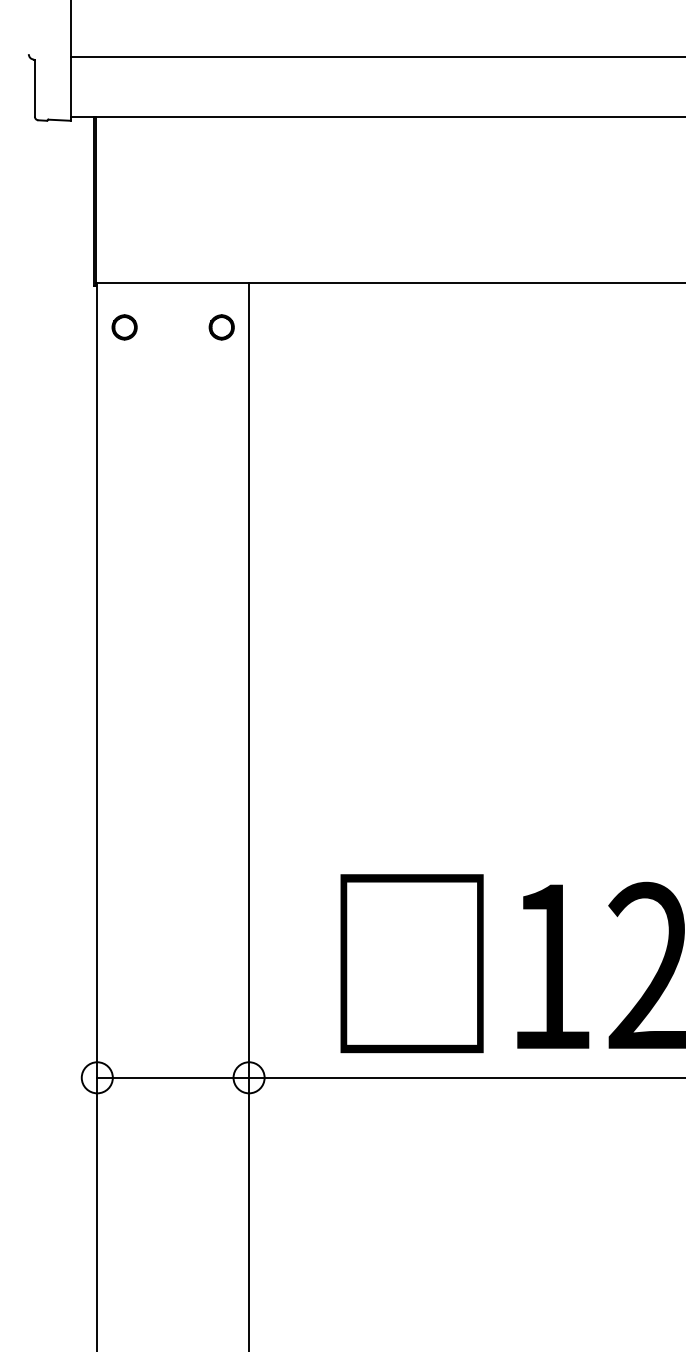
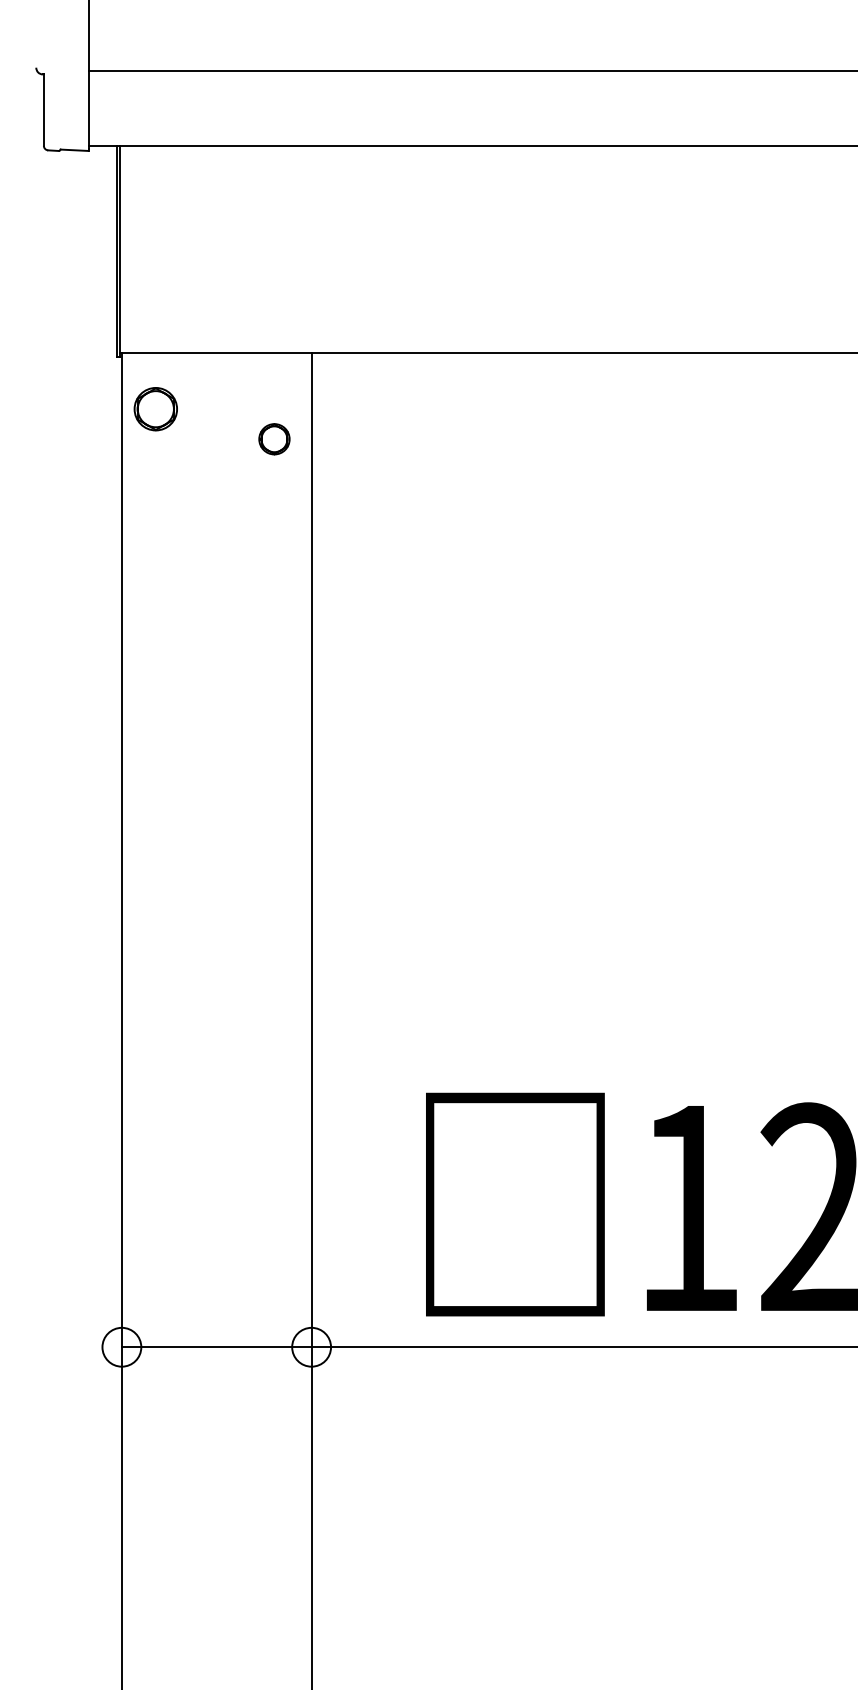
part: (124, 327) -> (156, 409), size x1.4
part: (221, 327) -> (274, 439), moved

